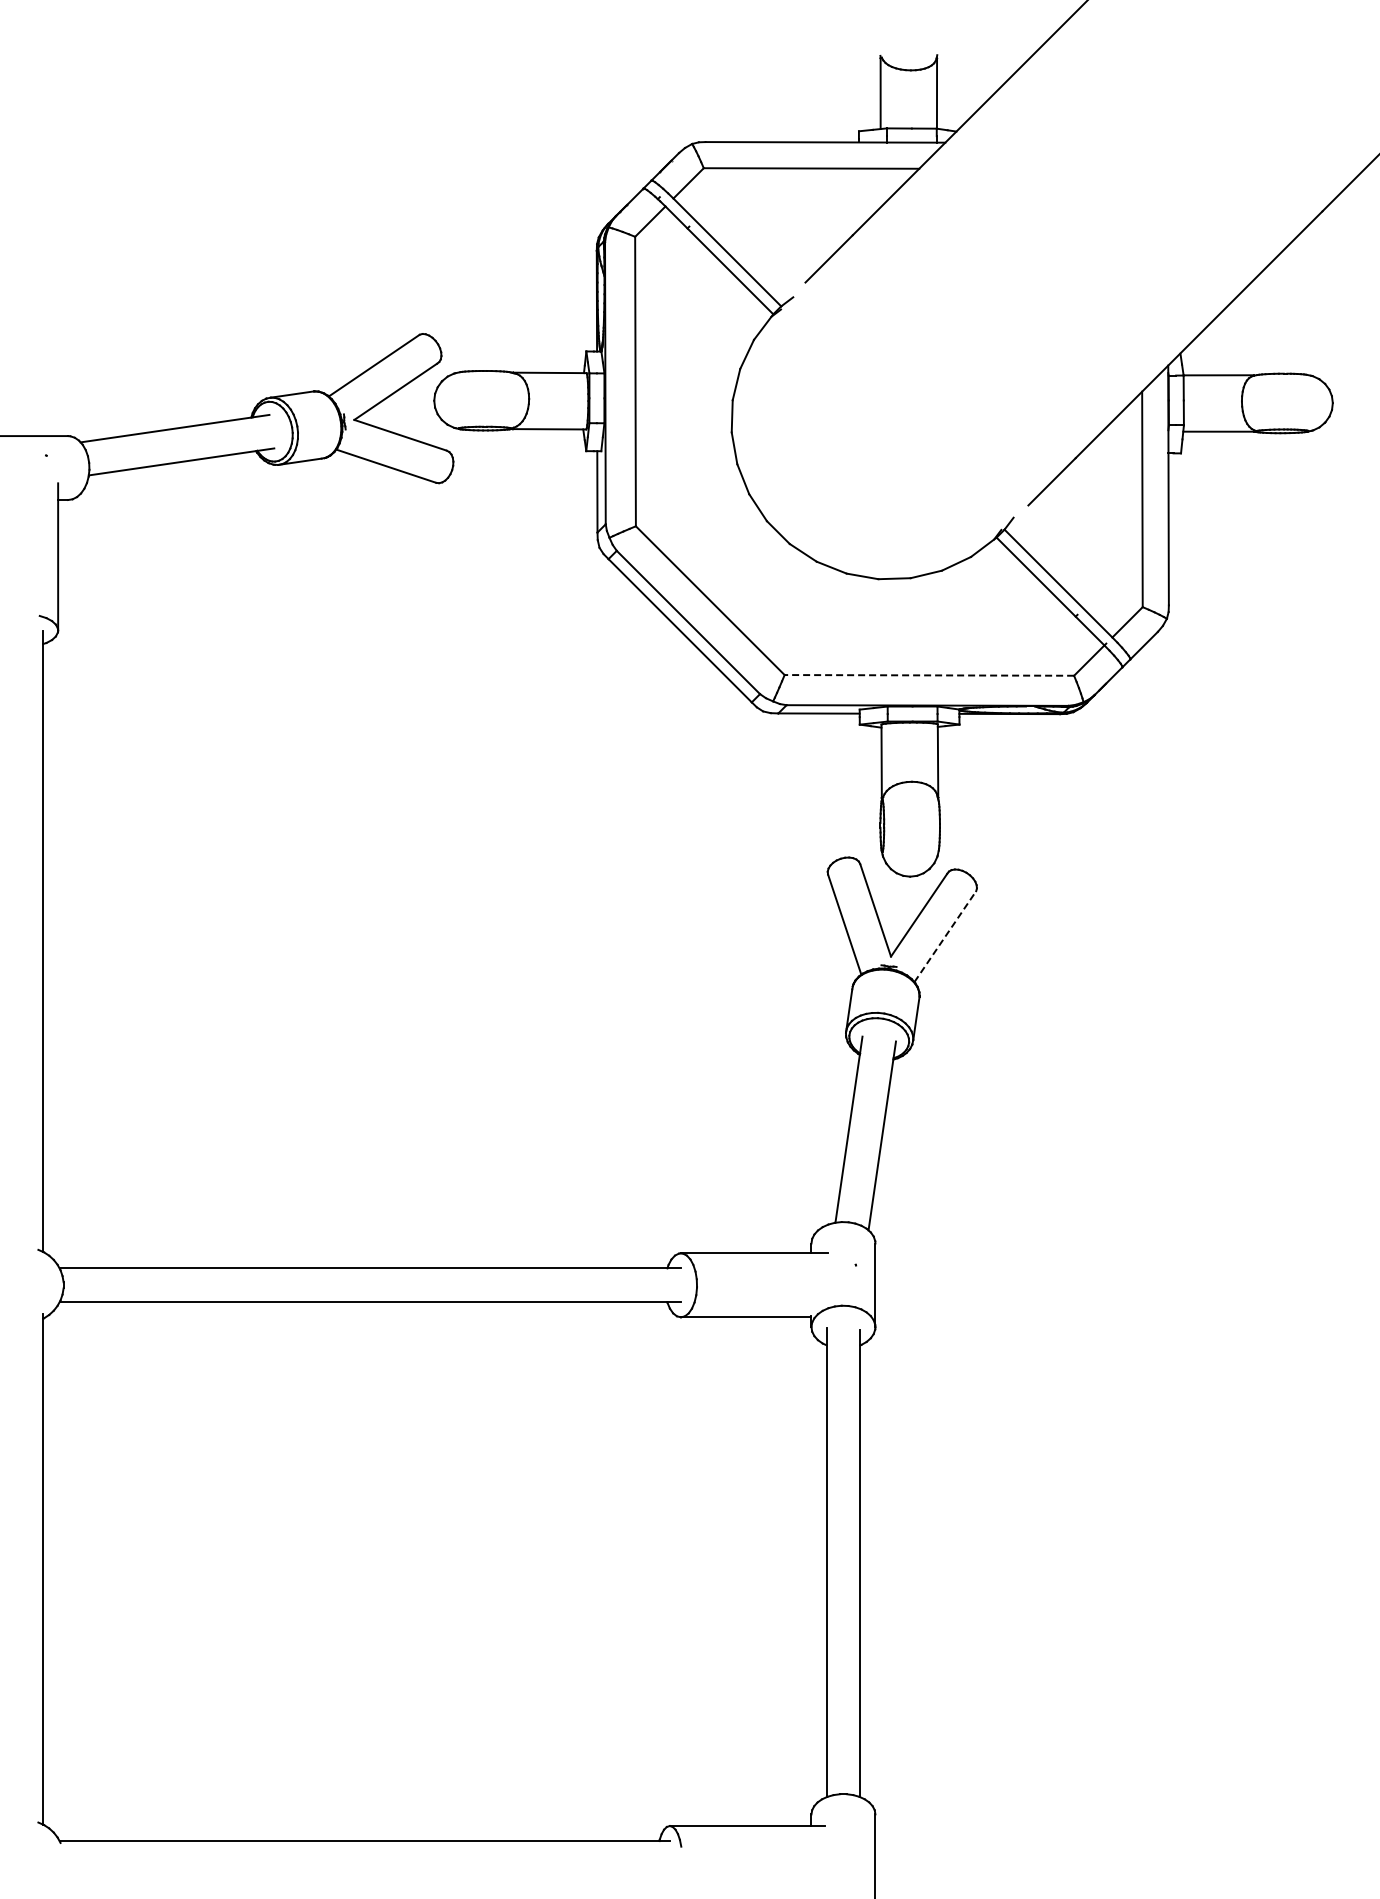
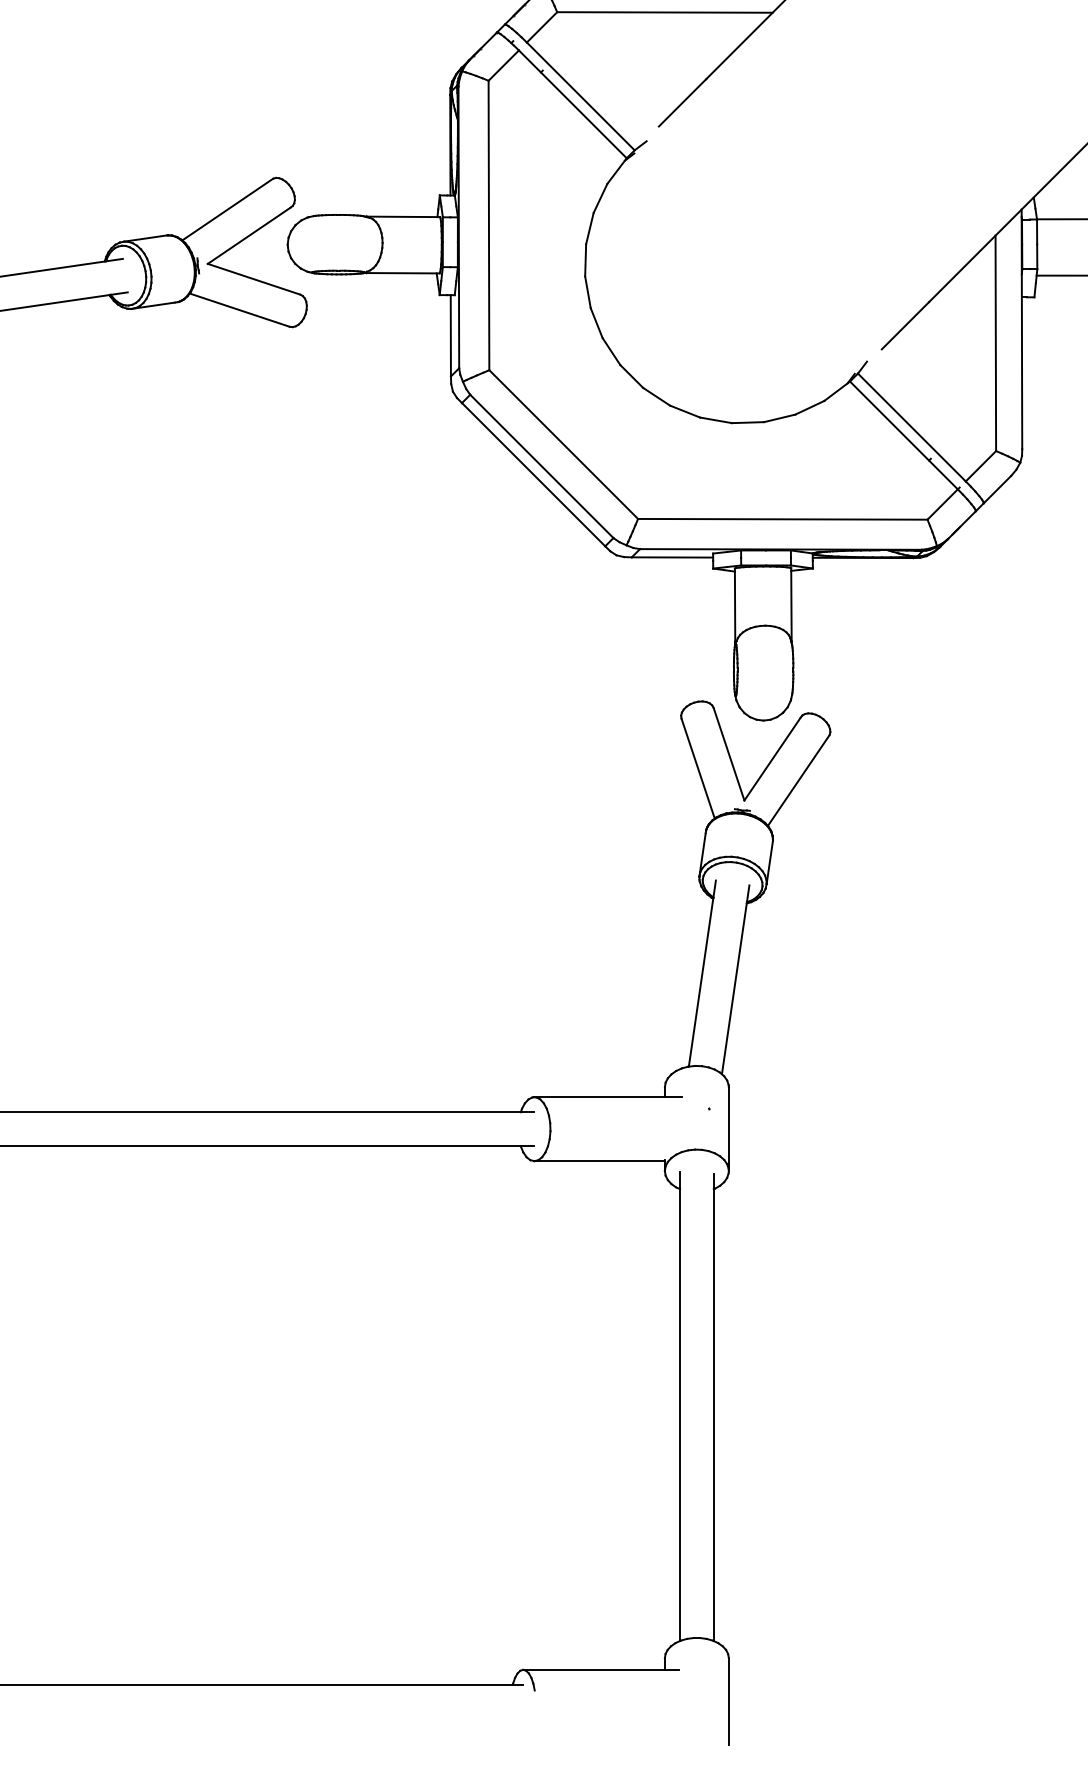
line: (929, 675) -> (782, 519), dashed -> solid
line: (945, 936) -> (798, 780), dashed -> solid

